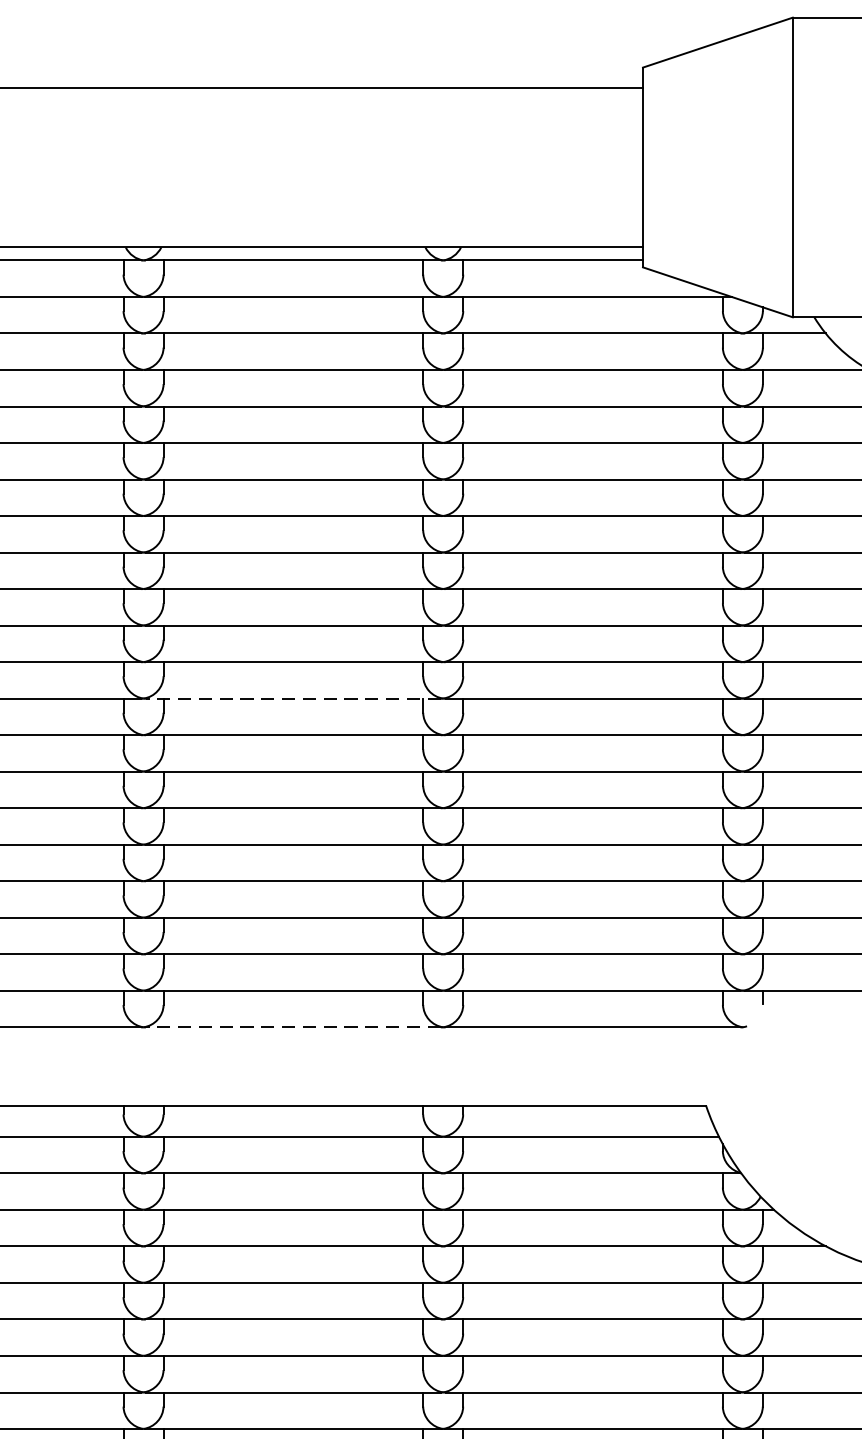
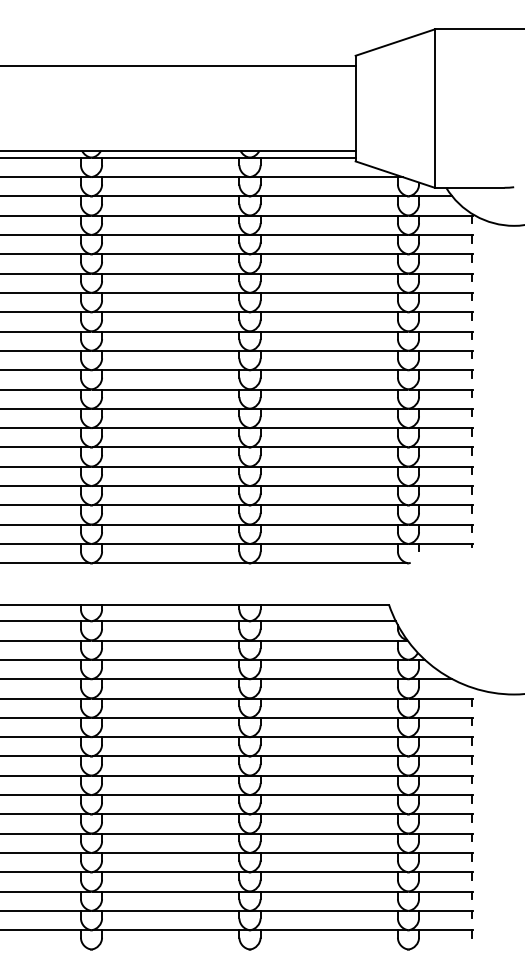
line: (292, 698) -> (170, 389), dashed -> solid
line: (292, 1027) -> (170, 563), dashed -> solid

